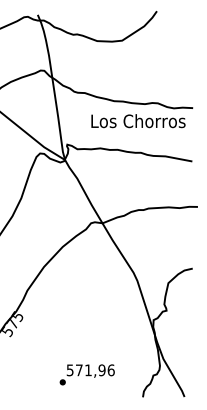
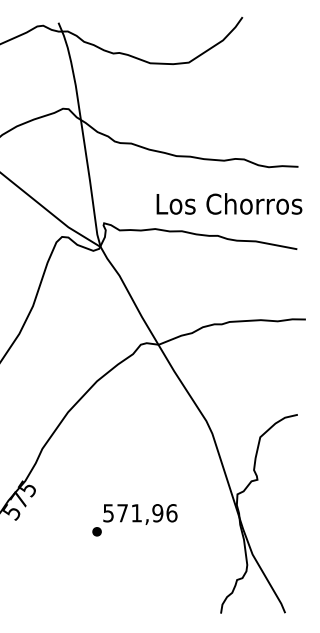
text: (138, 121) -> (229, 204), moved
text: (86, 374) -> (133, 519), moved

